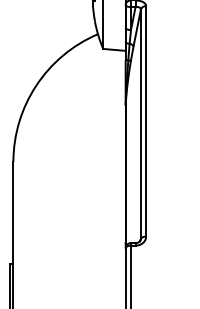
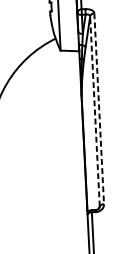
line: (146, 121) -> (99, 108), solid -> dashed
line: (140, 124) -> (94, 111), solid -> dashed

